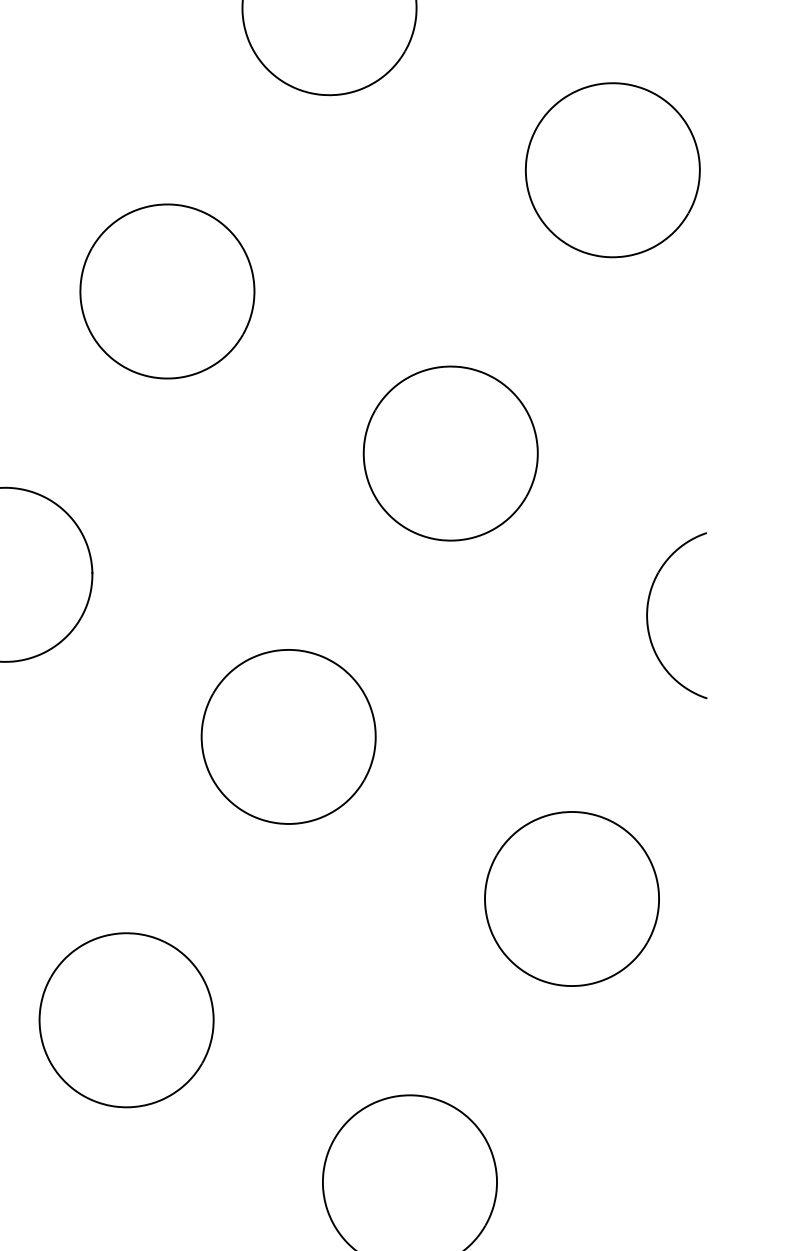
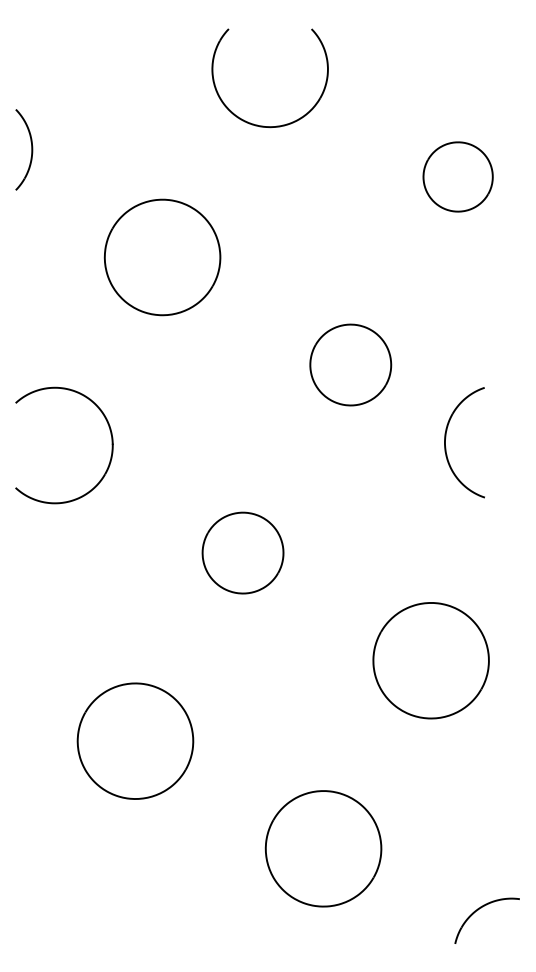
part: (611, 169) -> (457, 176), size x0.6
part: (450, 452) -> (350, 364), size x0.7
part: (649, 607) -> (446, 437), moved
part: (287, 735) -> (242, 552), size x0.7

